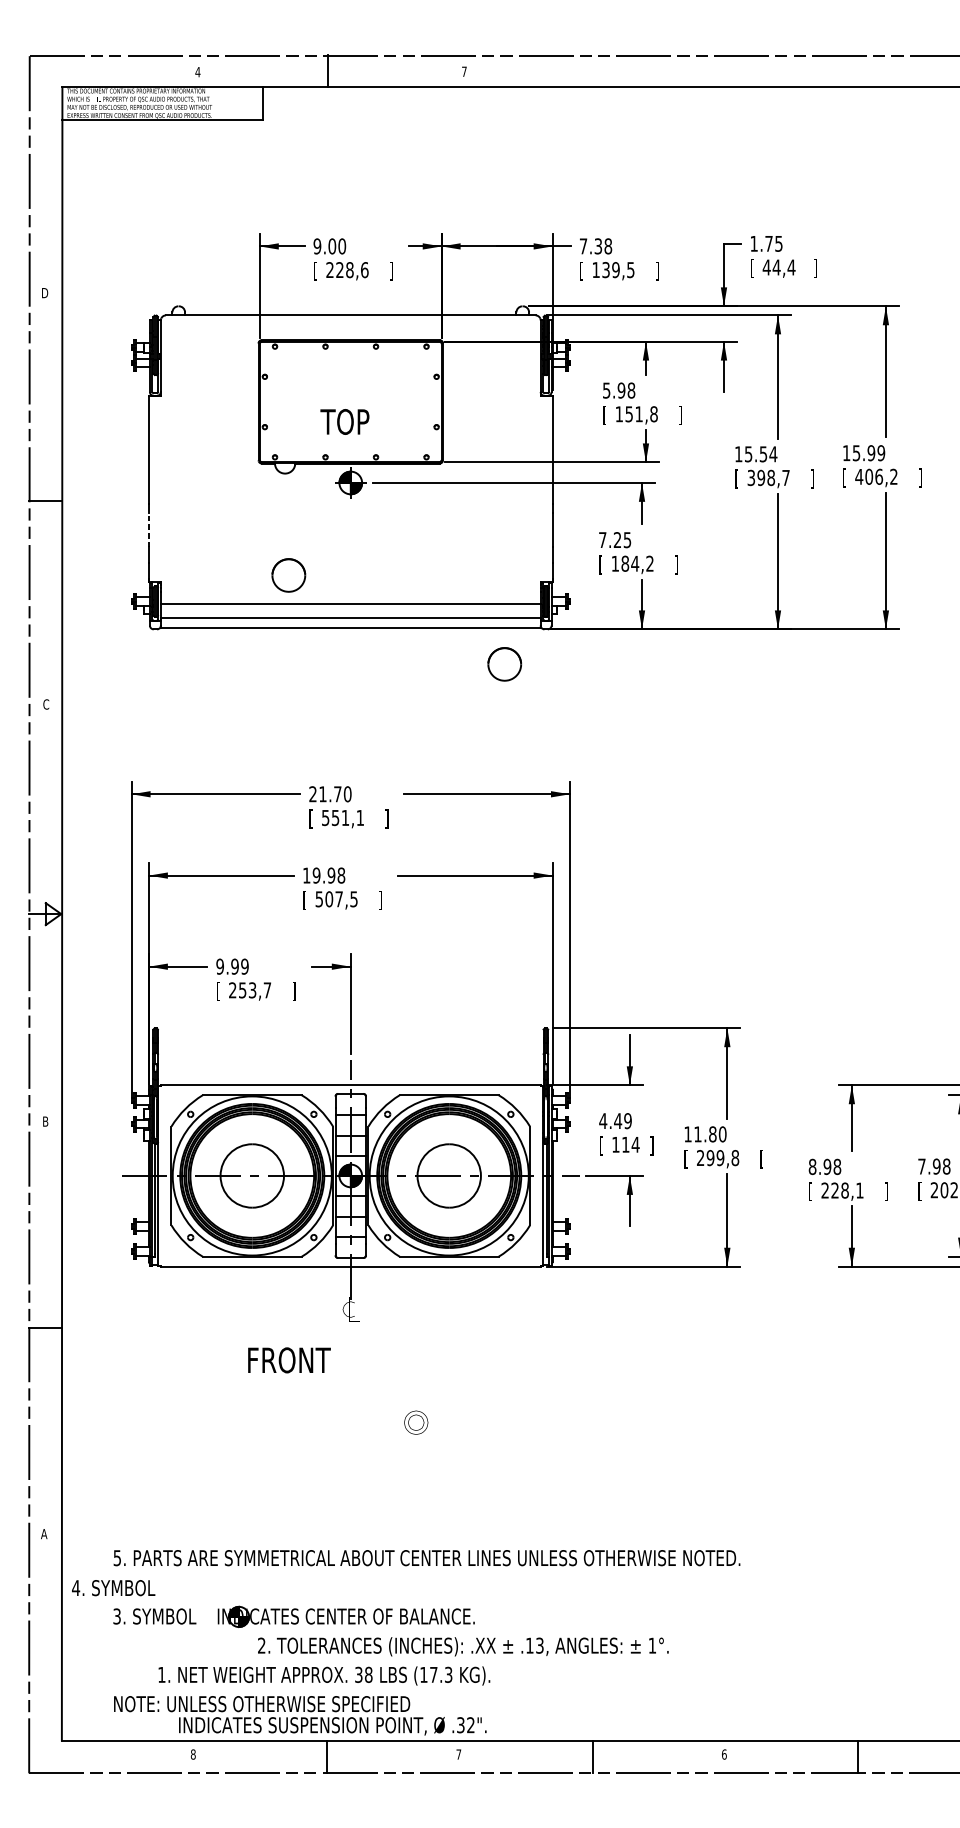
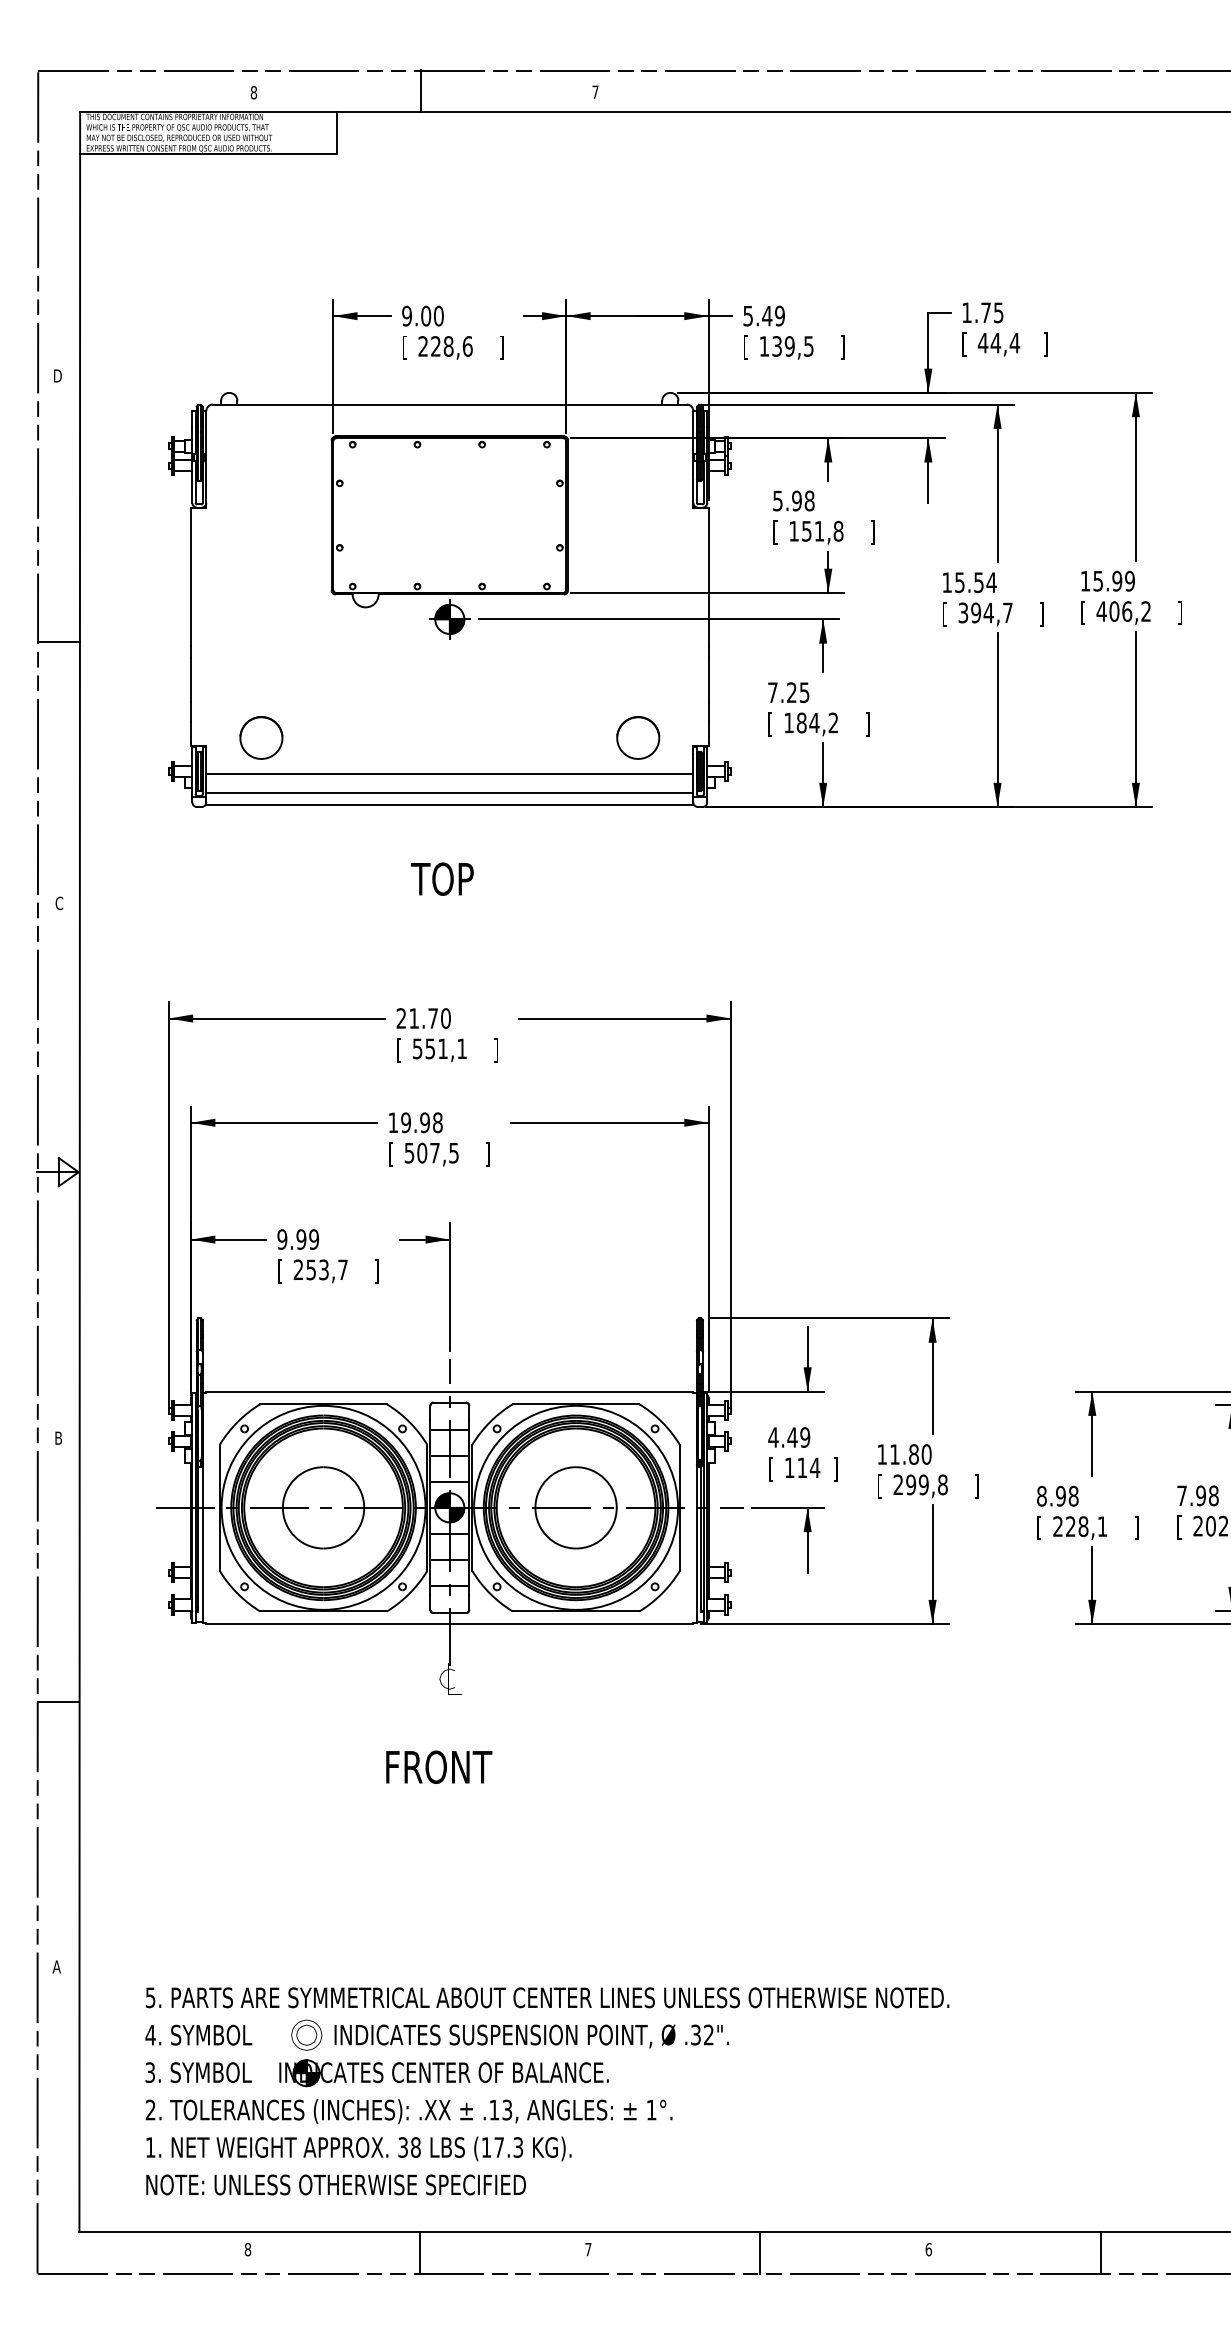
text: (197, 71) -> (253, 92), 4 -> 8
text: (595, 245) -> (763, 315), 7.38 -> 5.49
text: (345, 421) -> (442, 878), moved
text: (770, 477) -> (988, 612), 398,7 -> 394,7
line: (149, 529) -> (191, 679), dashed -> solid
part: (288, 575) -> (261, 737), moved
part: (504, 664) -> (638, 737), moved
text: (761, 1159) -> (976, 1486), [ -> ]
text: (289, 1359) -> (439, 1766), moved
part: (416, 1422) -> (306, 2034), moved
text: (113, 1587) -> (198, 2034), moved
text: (462, 1646) -> (408, 2111), moved
text: (324, 1675) -> (358, 2148), moved
text: (332, 1726) -> (531, 2036), moved

